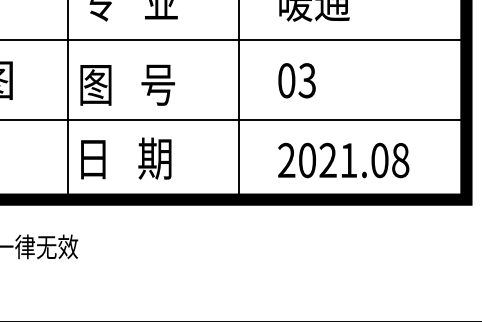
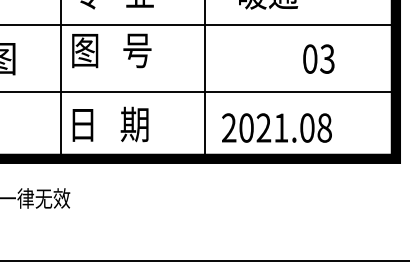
text: (296, 79) -> (318, 58), moved
text: (127, 84) -> (111, 50), moved
text: (343, 159) -> (276, 127), moved

